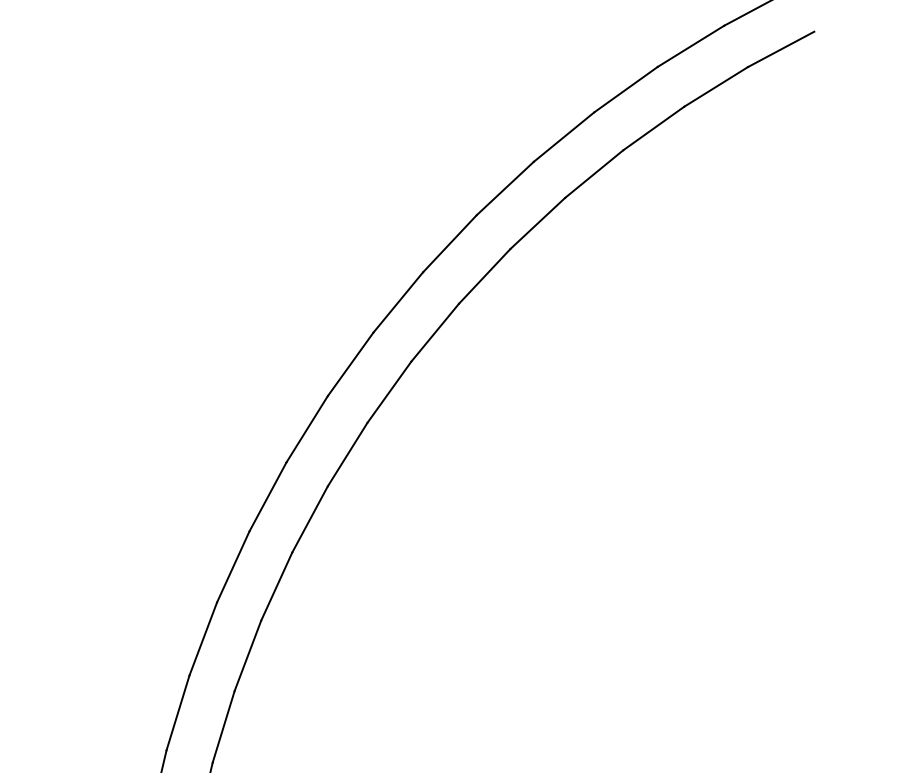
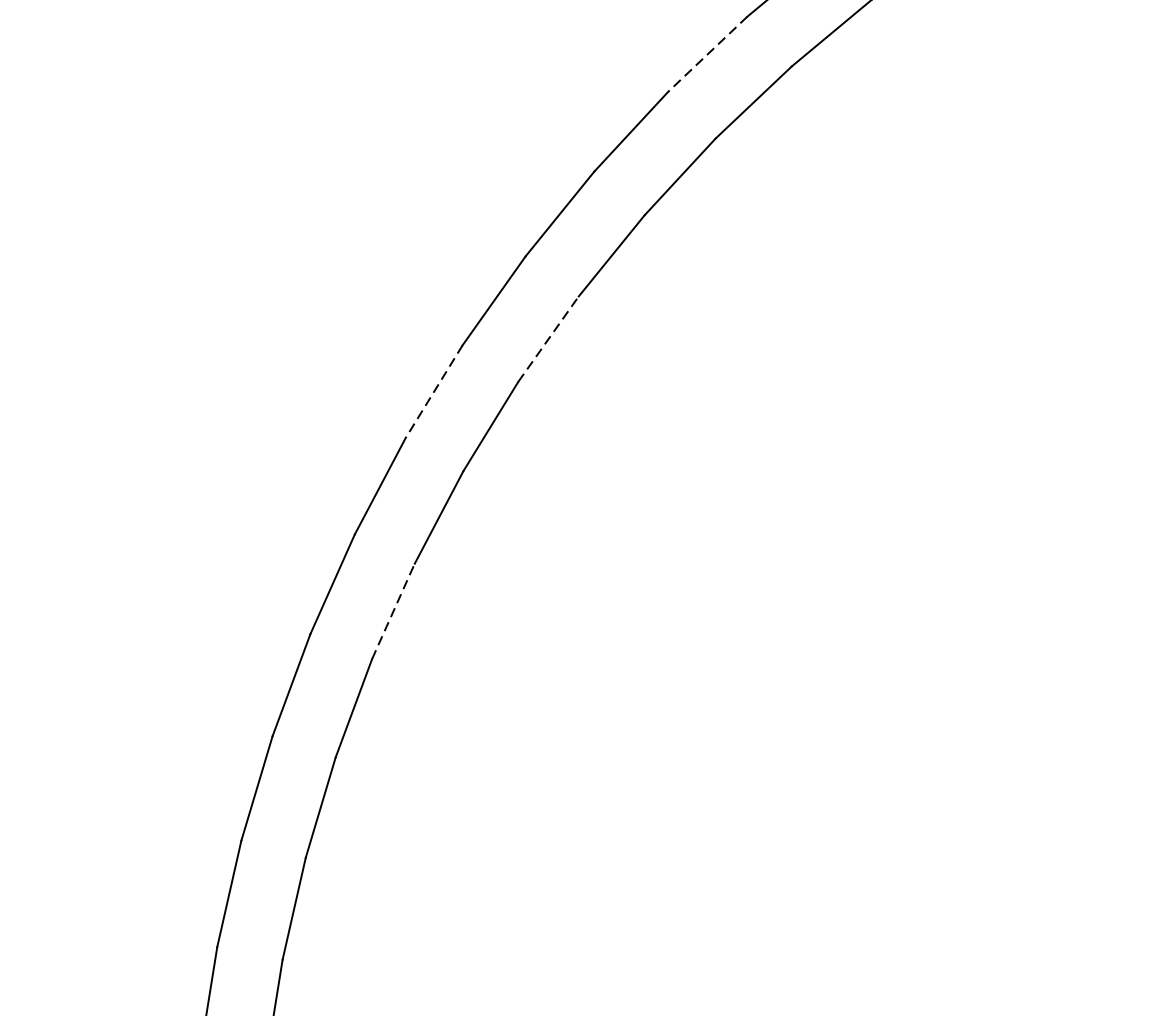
line: (625, 89) -> (707, 54), solid -> dashed
line: (484, 276) -> (548, 339), solid -> dashed
line: (397, 302) -> (433, 391), solid -> dashed
line: (347, 454) -> (393, 611), solid -> dashed

